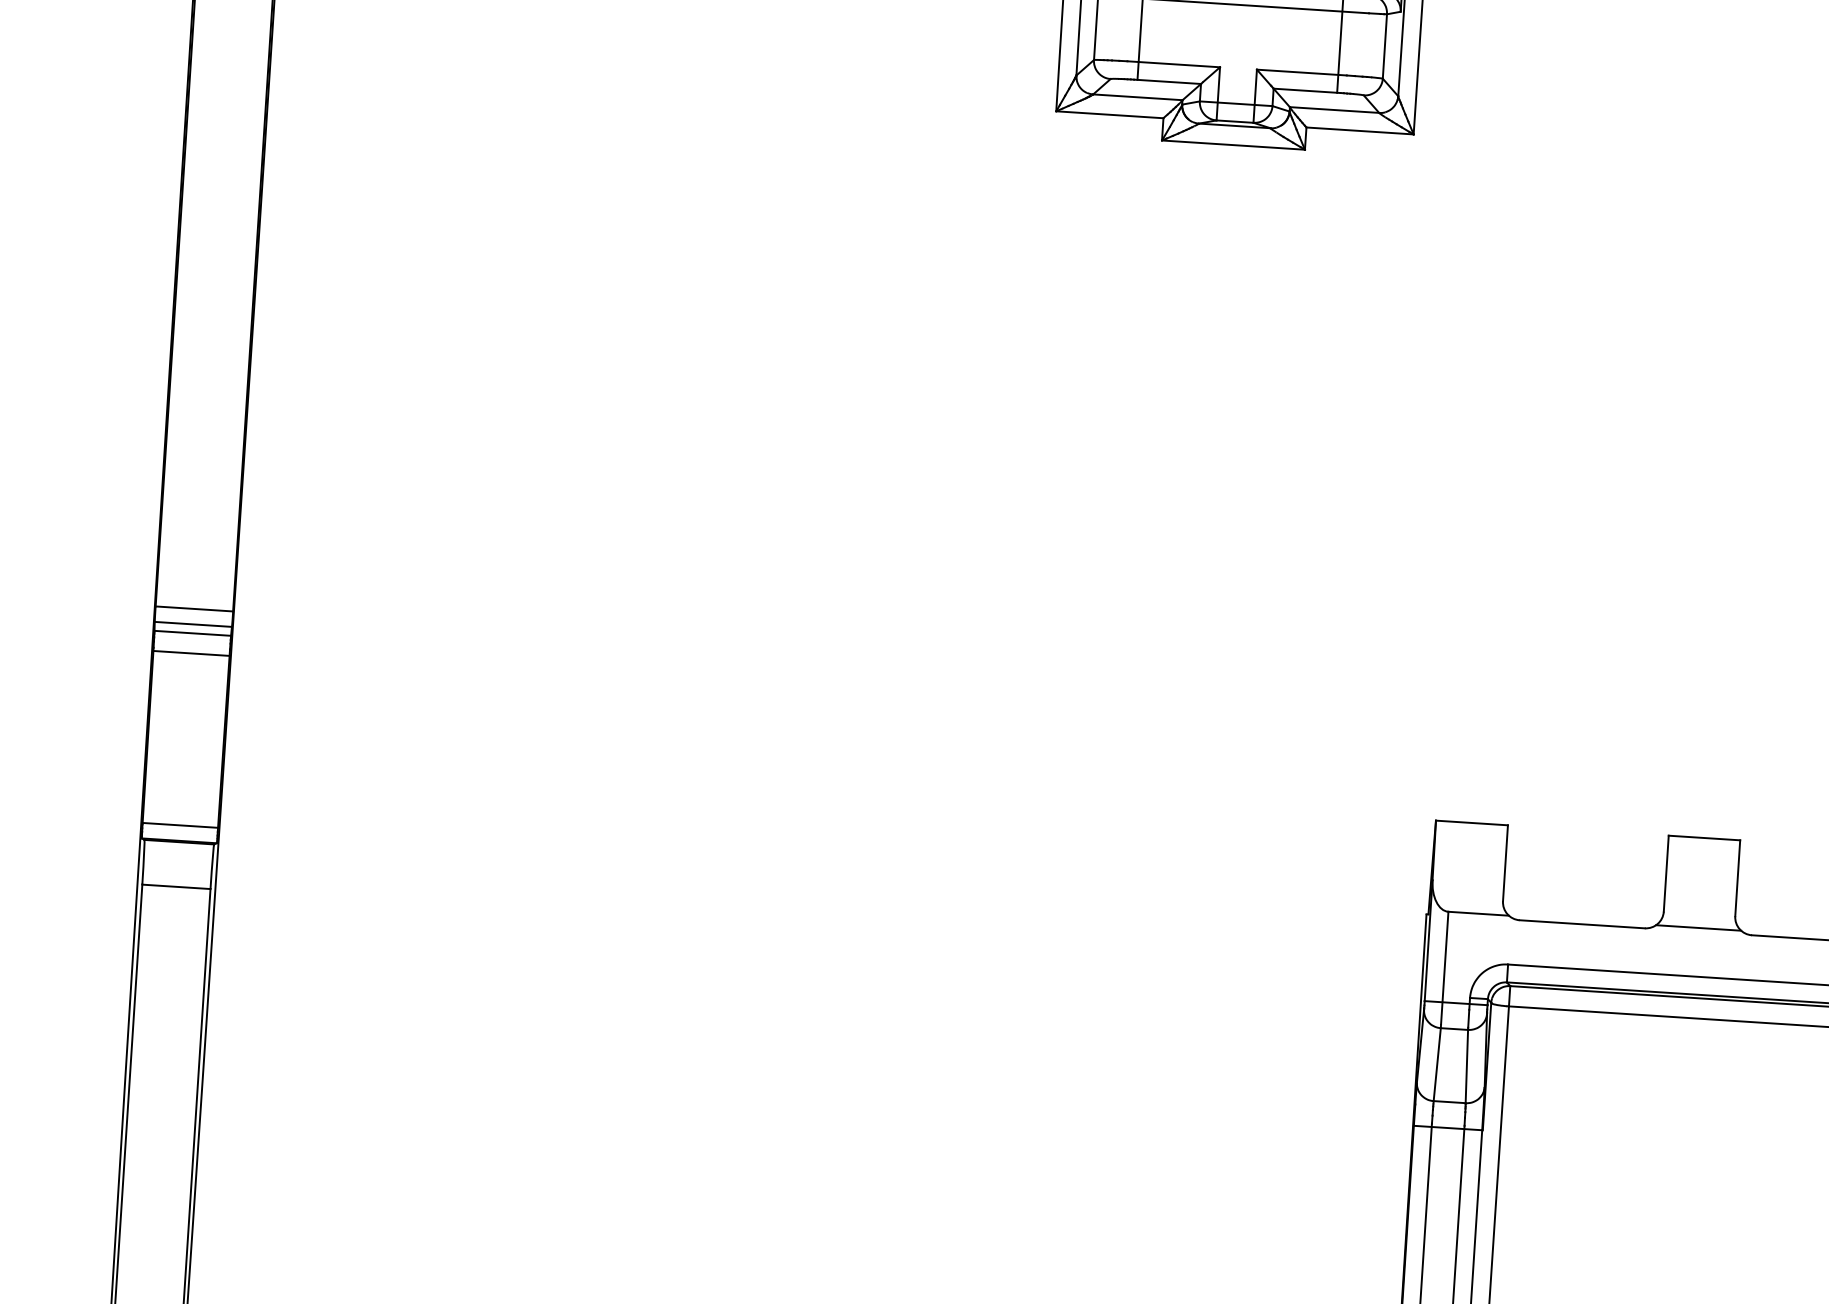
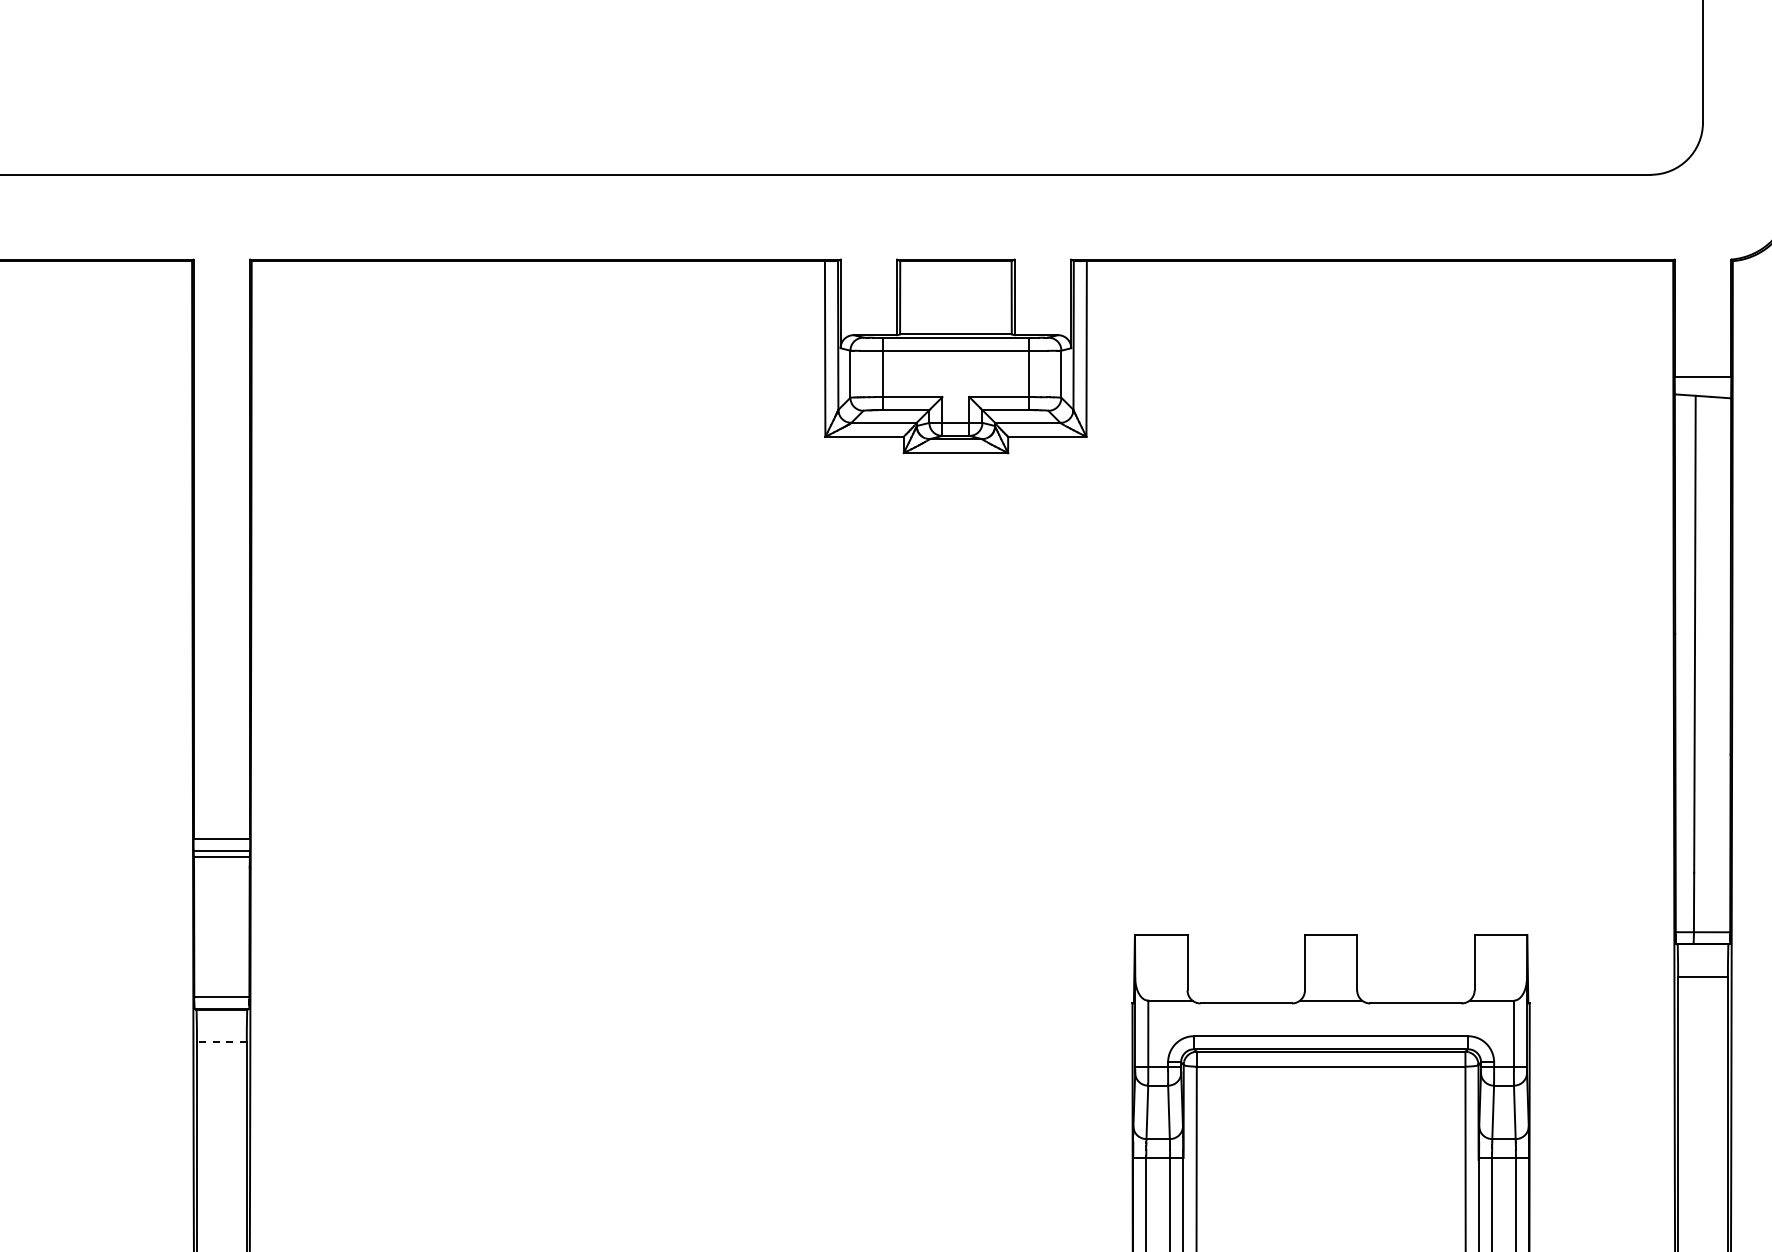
line: (191, 652) -> (221, 871), removed
line: (175, 887) -> (221, 1042), solid -> dashed

